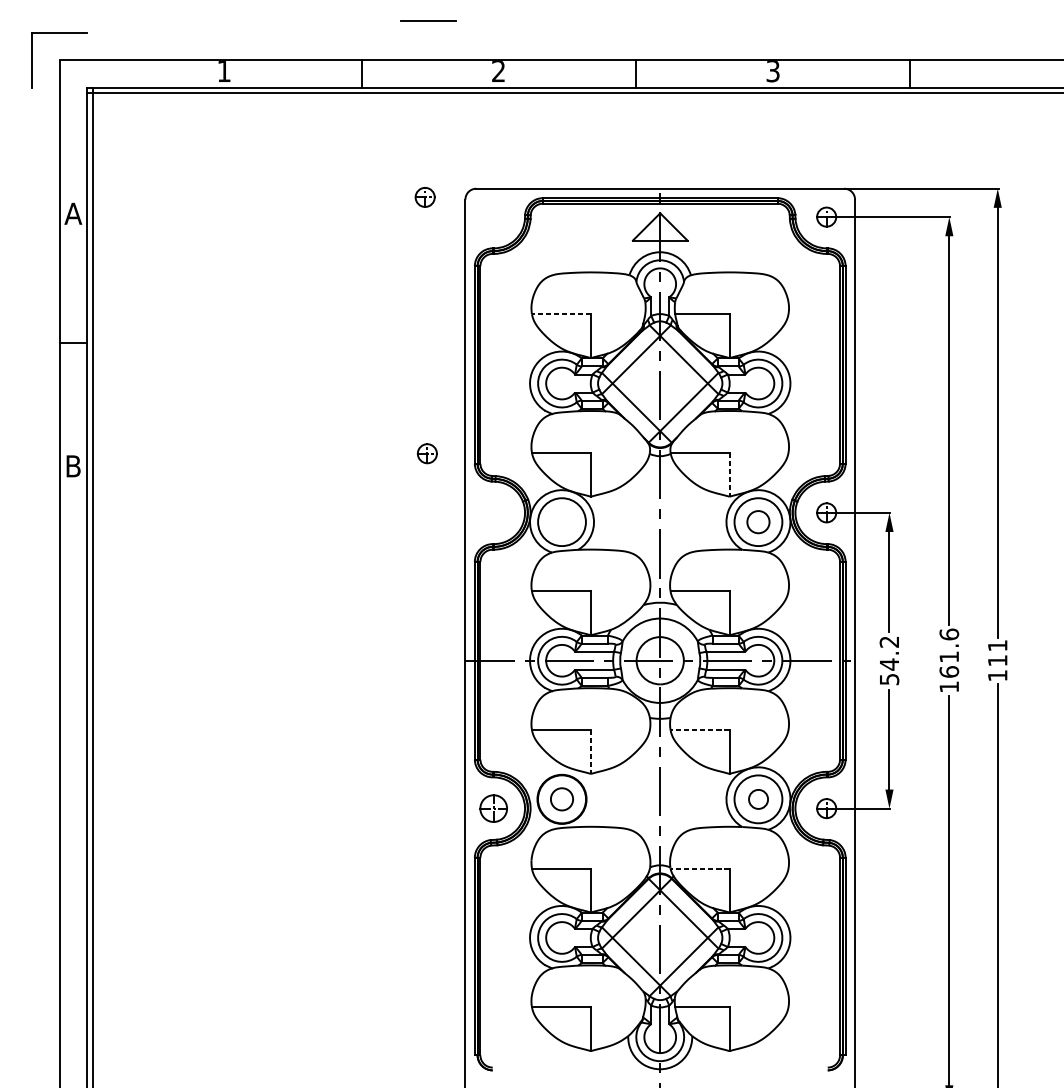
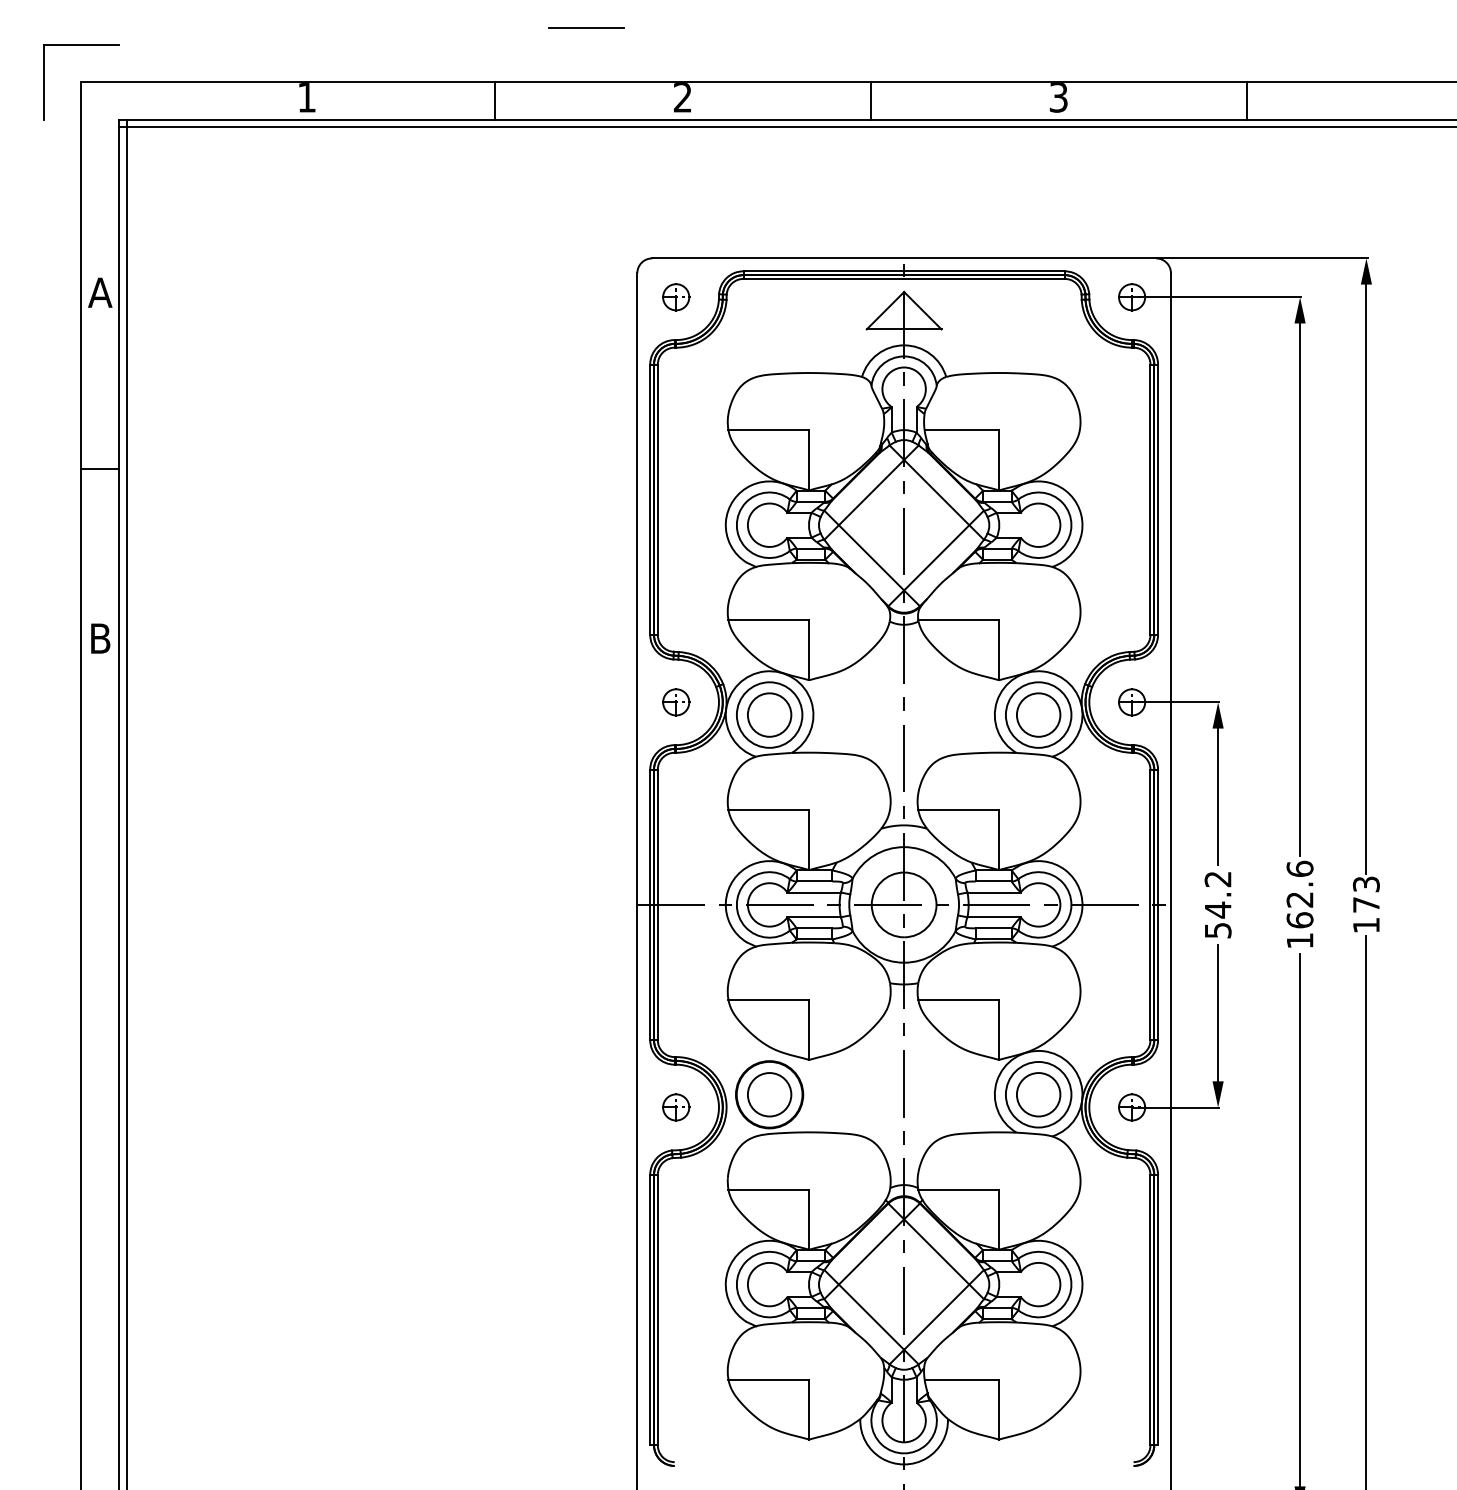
part: (425, 197) -> (676, 297), moved
line: (561, 314) -> (768, 430), dashed -> solid
part: (427, 453) -> (676, 702), moved
line: (729, 475) -> (999, 650), dashed -> solid
circle: (561, 521) -> (769, 714), added
circle: (758, 521) -> (1038, 714), size x1.43
text: (997, 653) -> (1365, 894), 111 -> 173
text: (948, 656) -> (1299, 899), 161.6 -> 162.6
line: (699, 729) -> (958, 999), dashed -> solid
line: (591, 752) -> (809, 1030), dashed -> solid
circle: (561, 799) -> (769, 1094), size x1.43
circle: (758, 799) -> (1038, 1094), size x1.67
part: (494, 808) -> (676, 1107), size x0.71
line: (699, 868) -> (958, 1189), dashed -> solid

